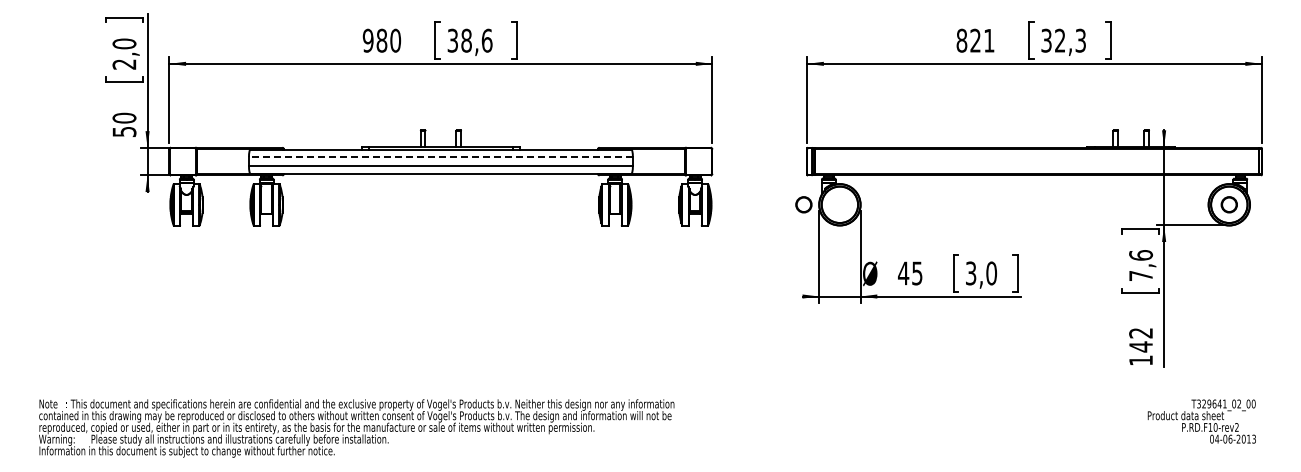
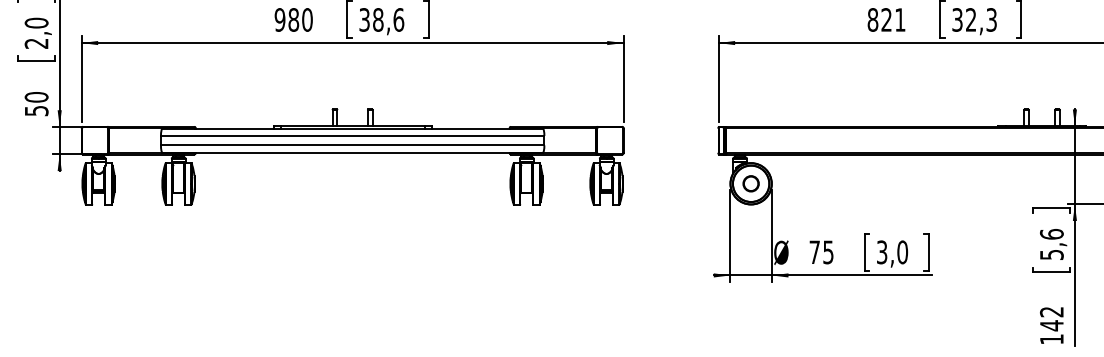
line: (440, 156) -> (352, 135), dashed -> solid
circle: (803, 204) -> (750, 183), moved
text: (903, 273) -> (814, 252), 45 -> 75
text: (1141, 276) -> (1052, 255), 7,6 -> 5,6

